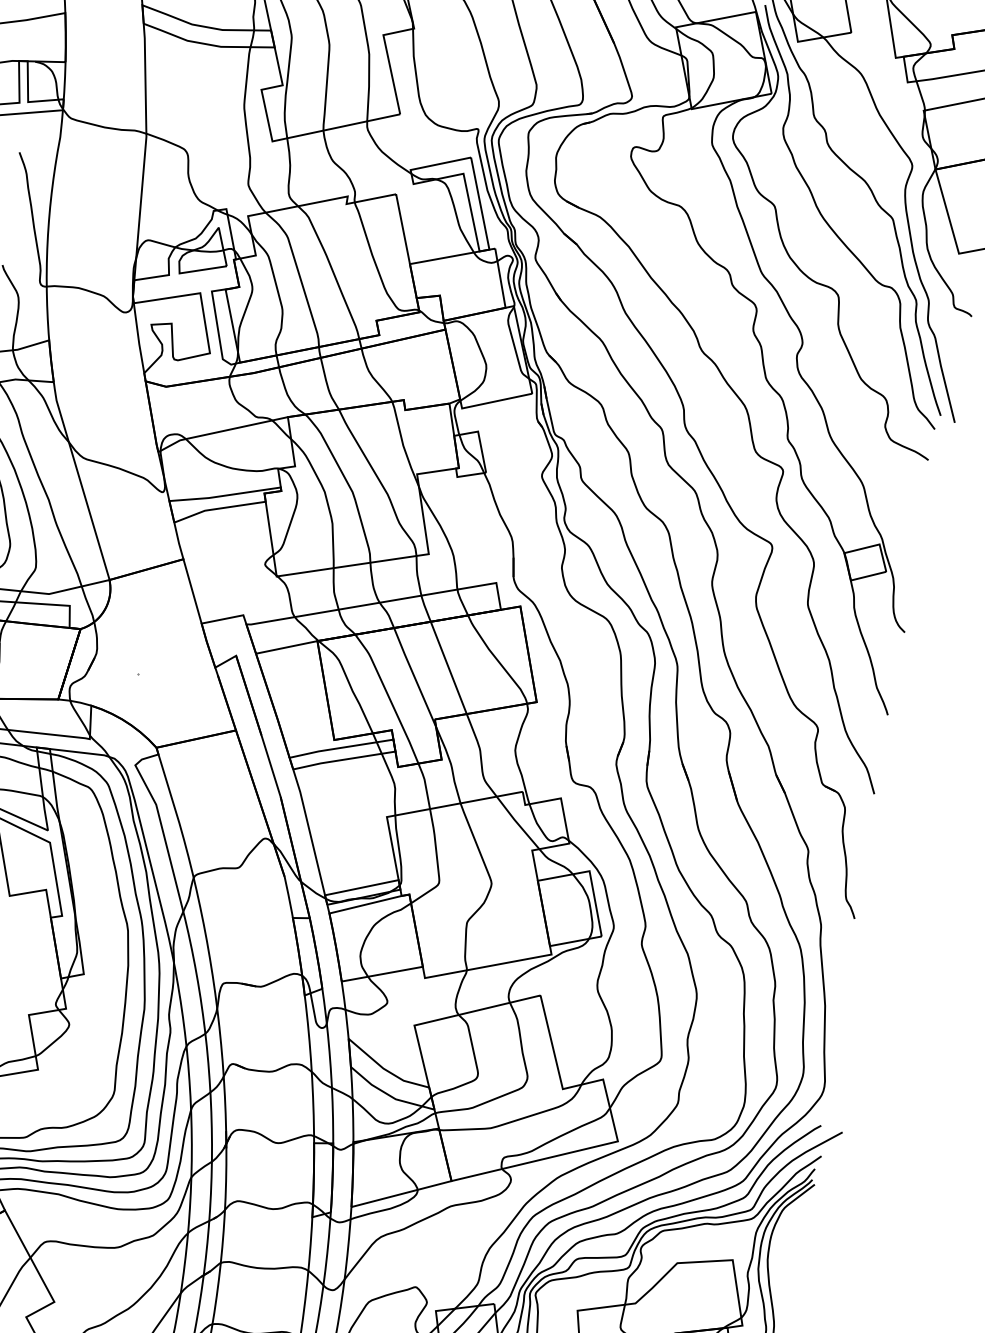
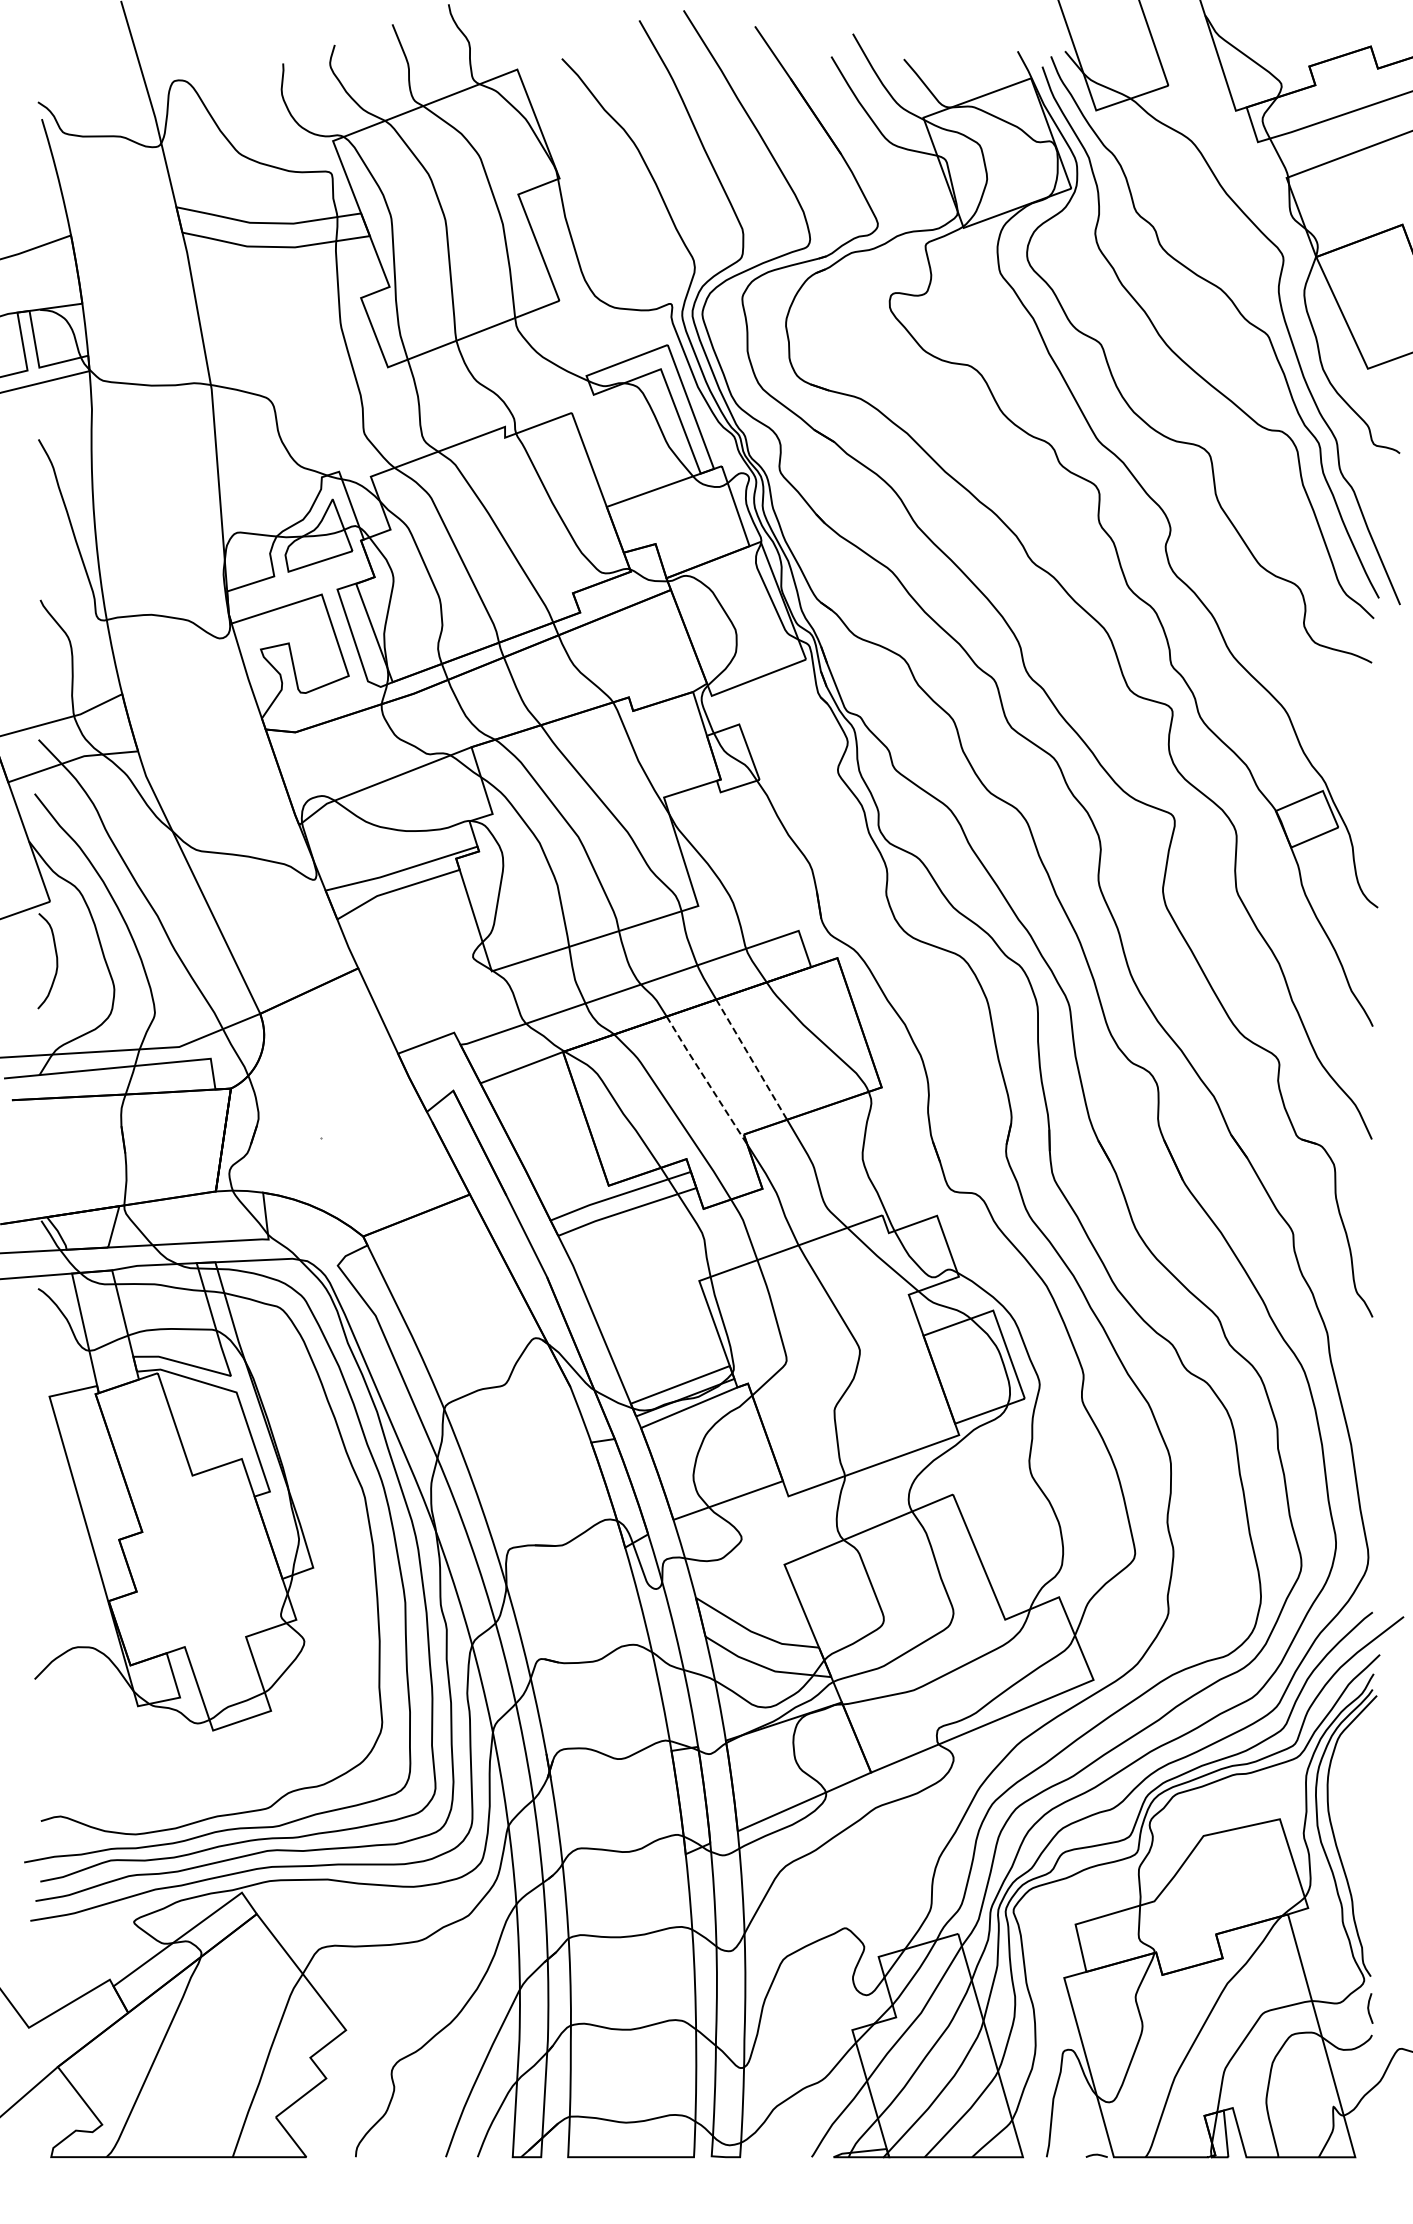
line: (448, 667) -> (751, 1059), solid -> dashed
line: (414, 677) -> (706, 1080), solid -> dashed

